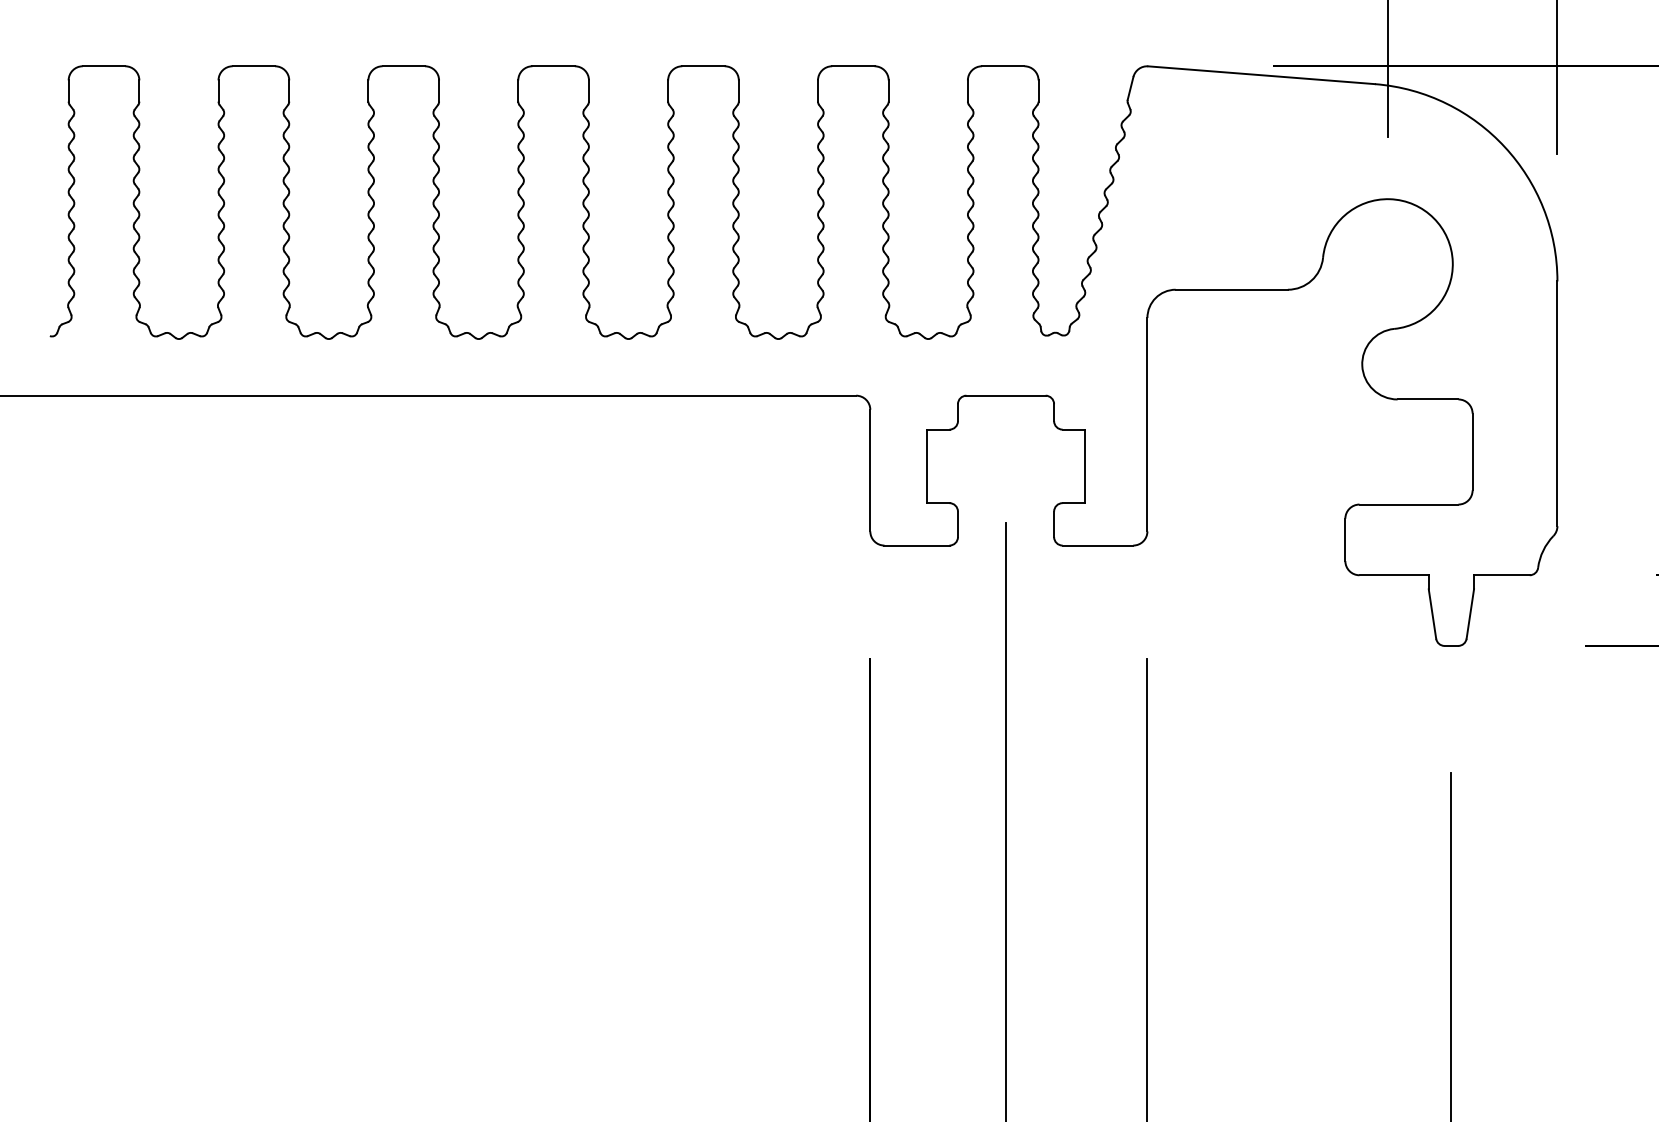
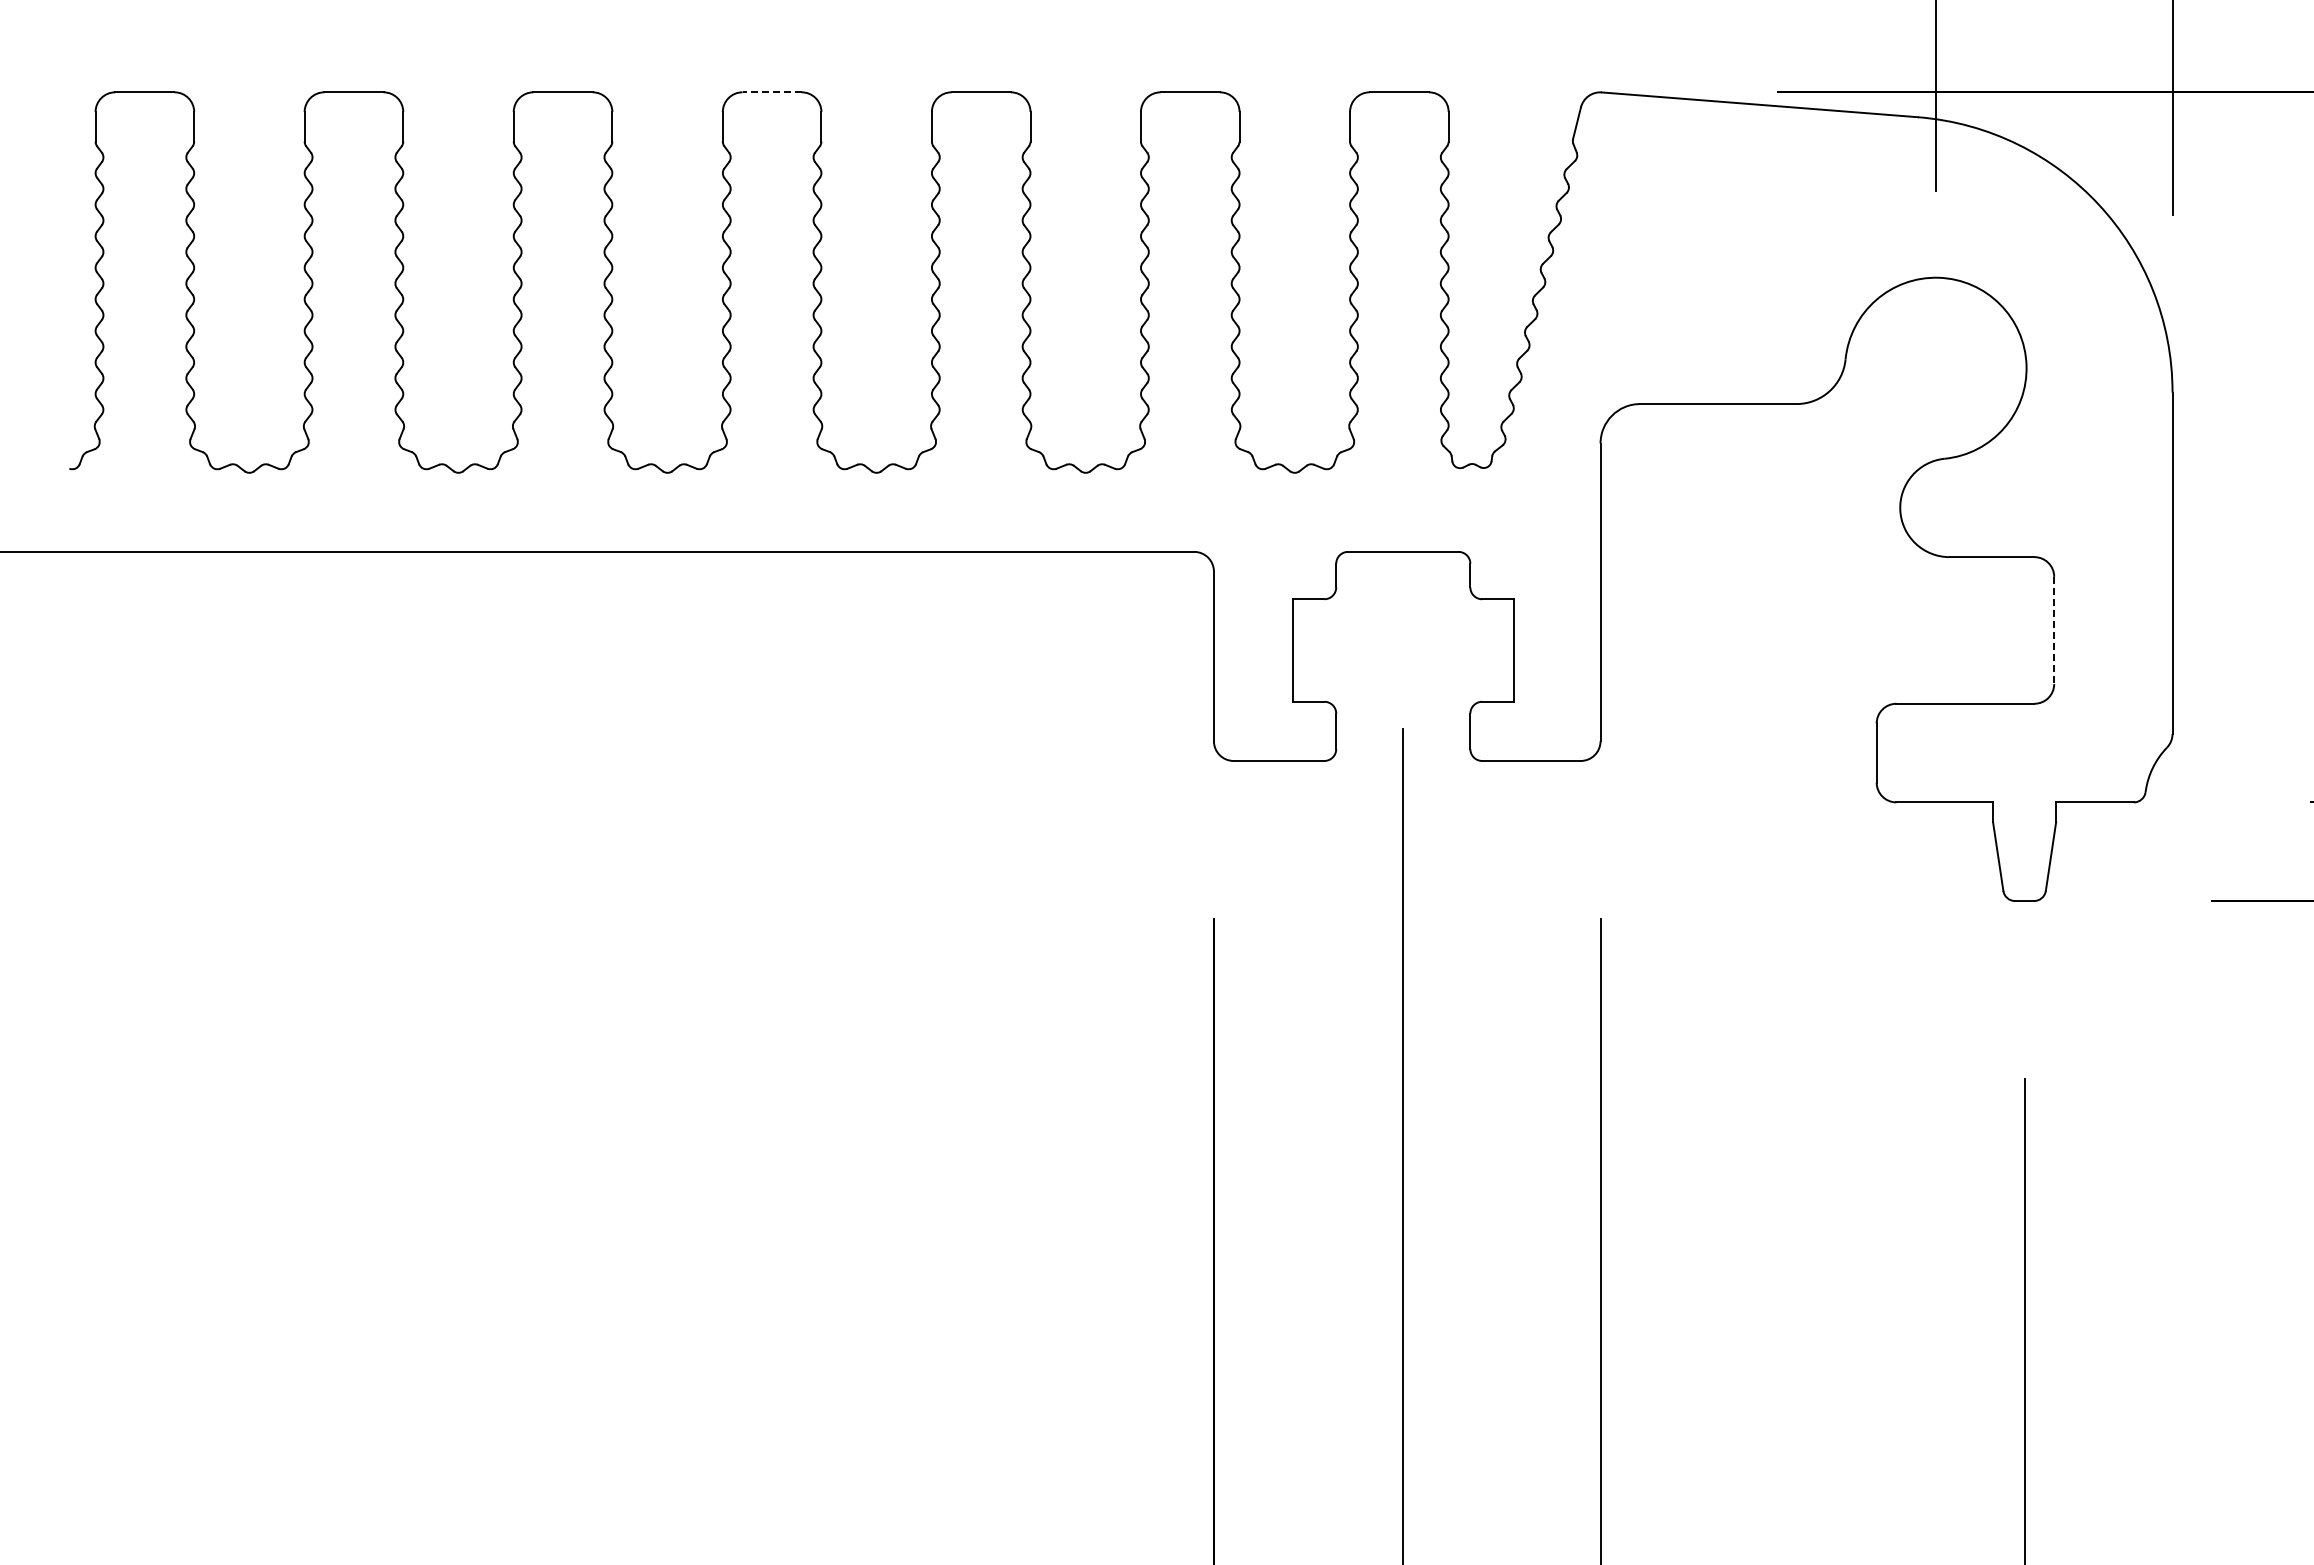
line: (553, 66) -> (772, 92), solid -> dashed
line: (1472, 452) -> (2054, 630), solid -> dashed

